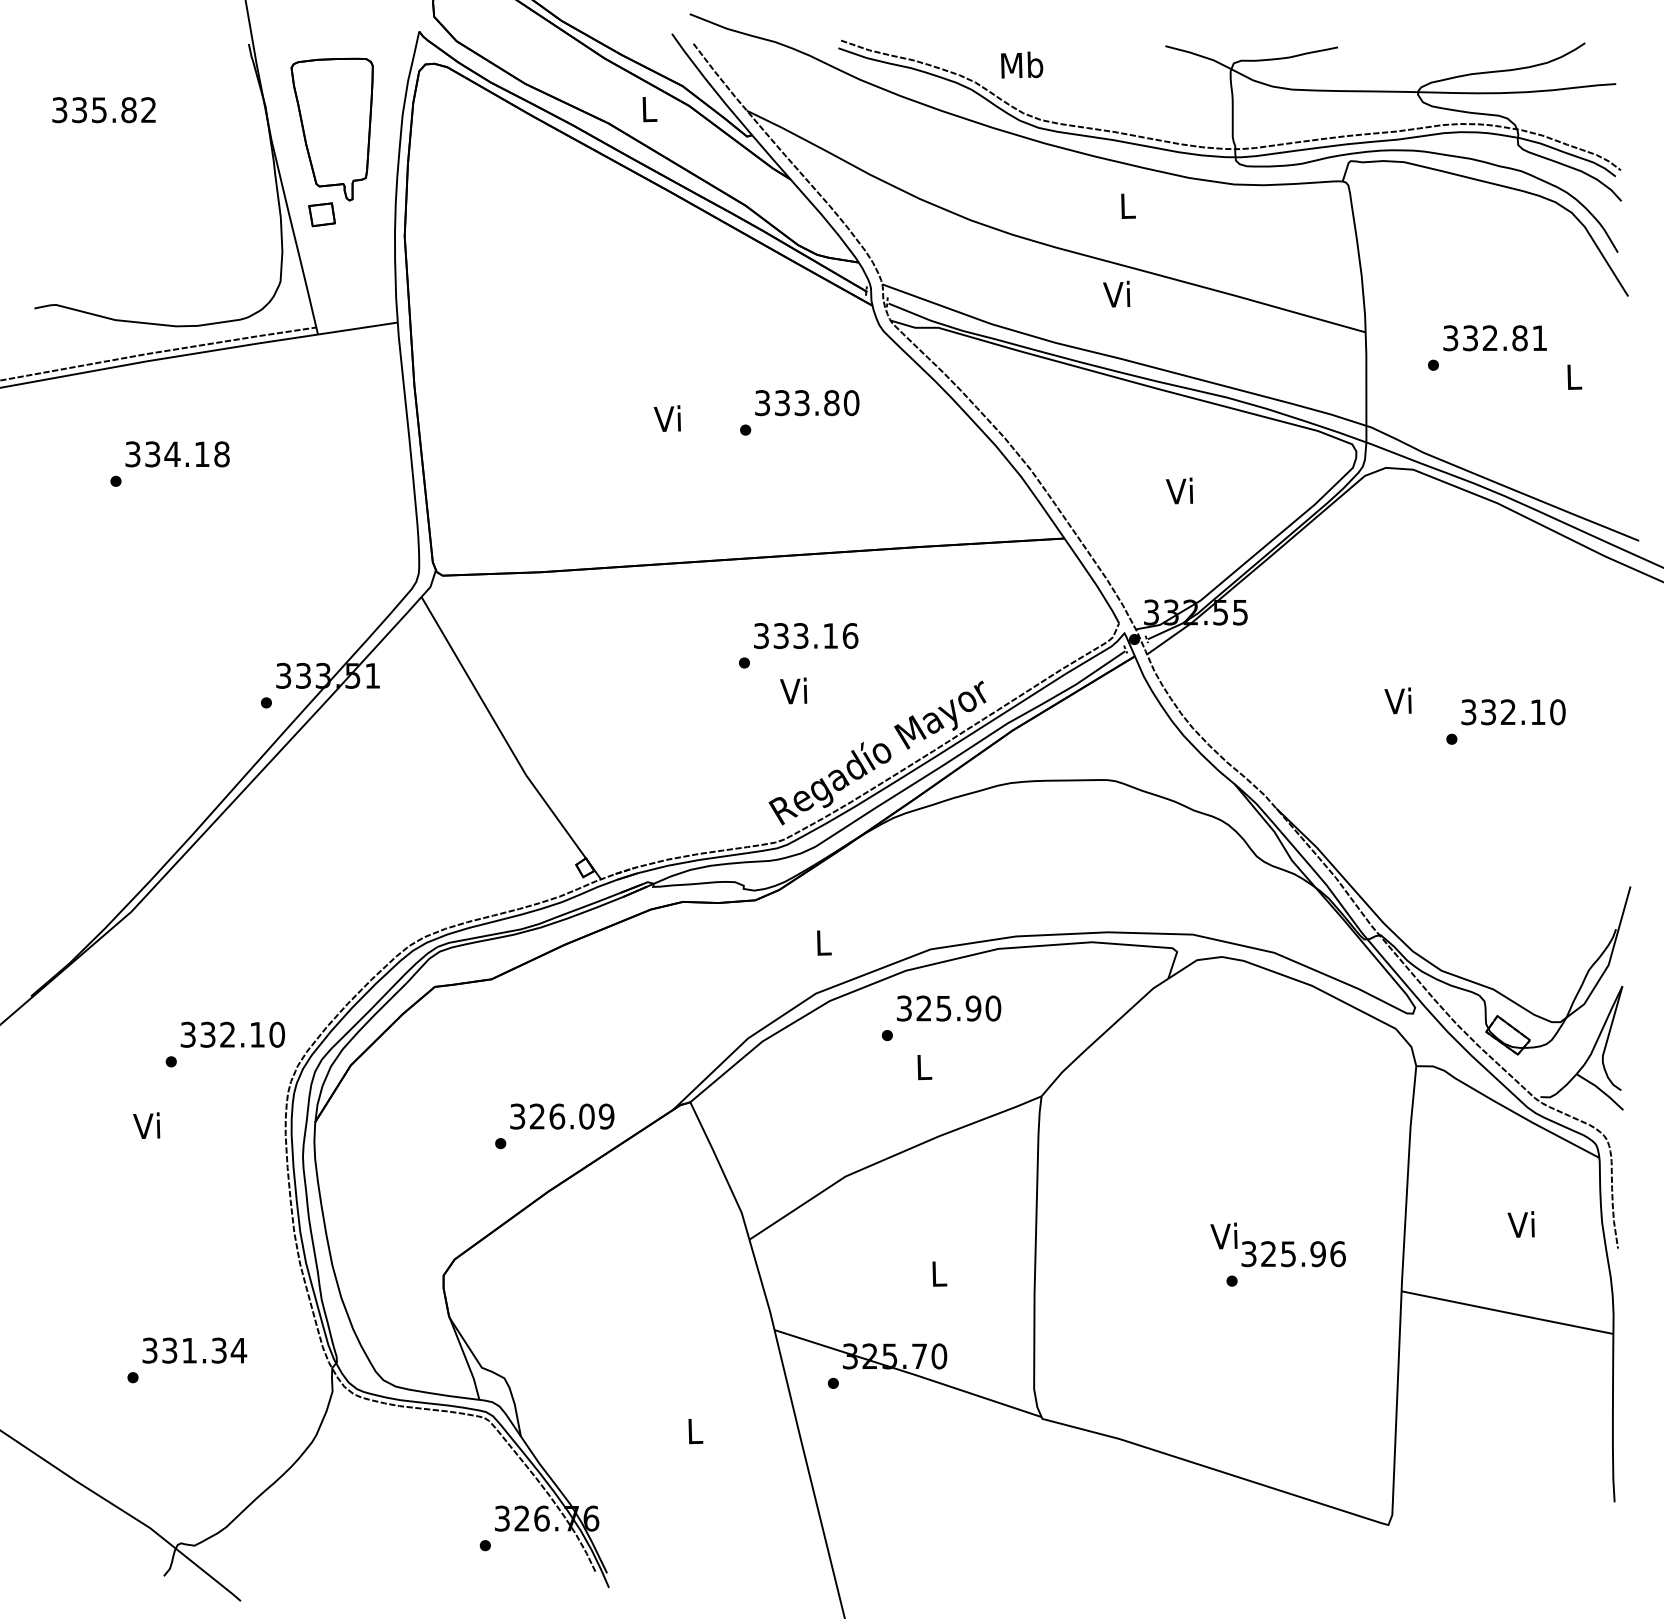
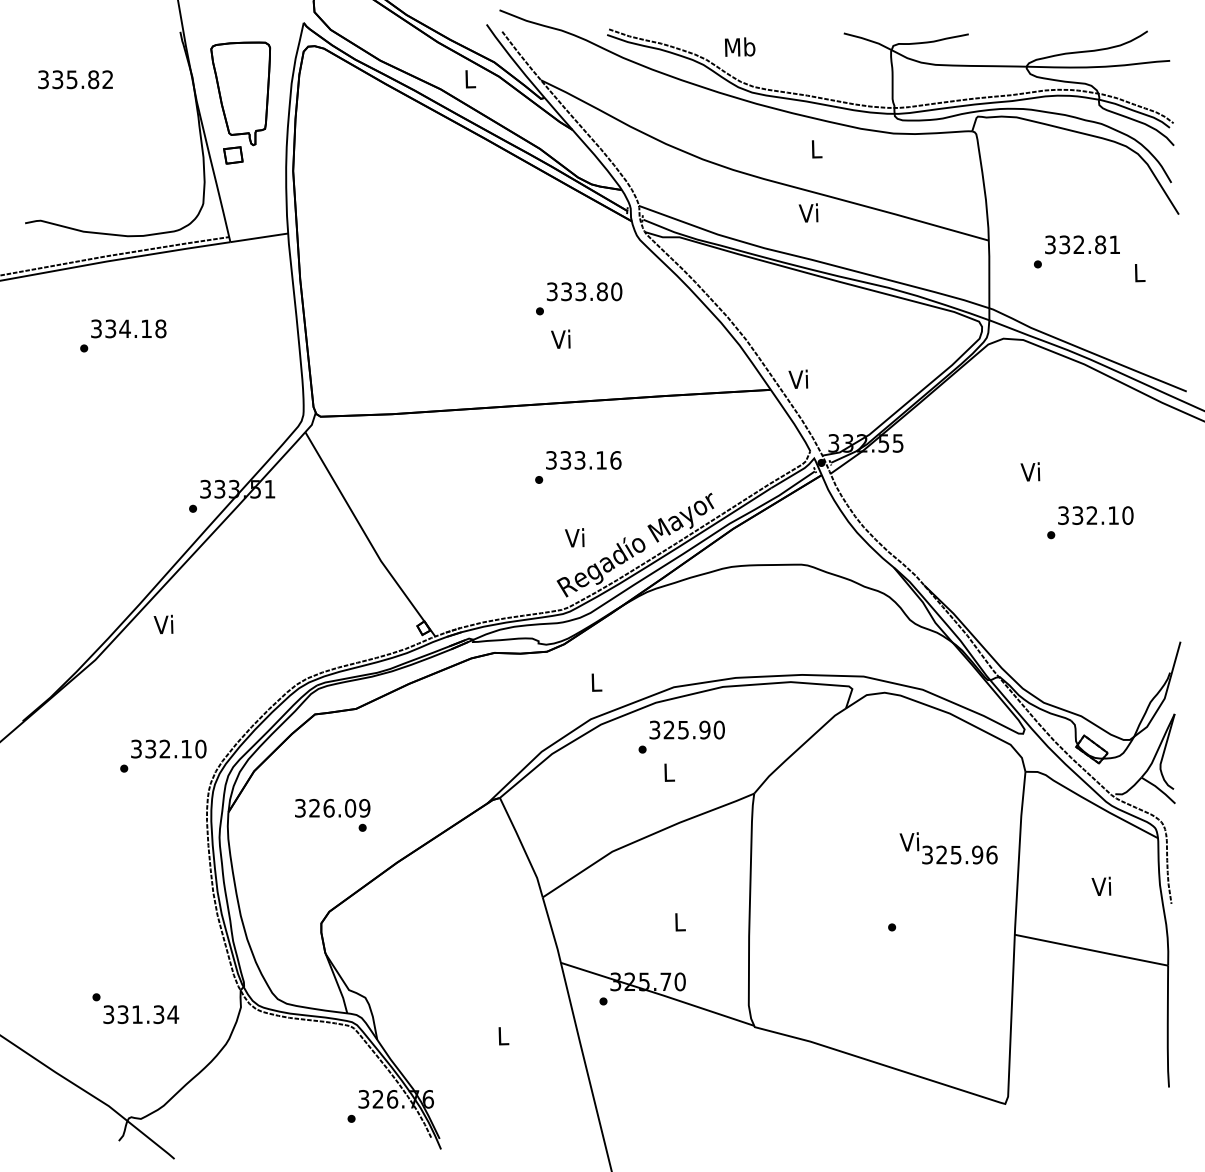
text: (666, 418) -> (560, 339), moved
text: (1179, 490) -> (798, 378), moved
text: (793, 690) -> (574, 537), moved
text: (1397, 700) -> (1029, 471), moved
text: (562, 1116) -> (332, 808), moved
text: (146, 1125) -> (163, 624), moved
text: (1277, 1244) -> (948, 848), moved
text: (194, 1350) -> (141, 1014), moved

